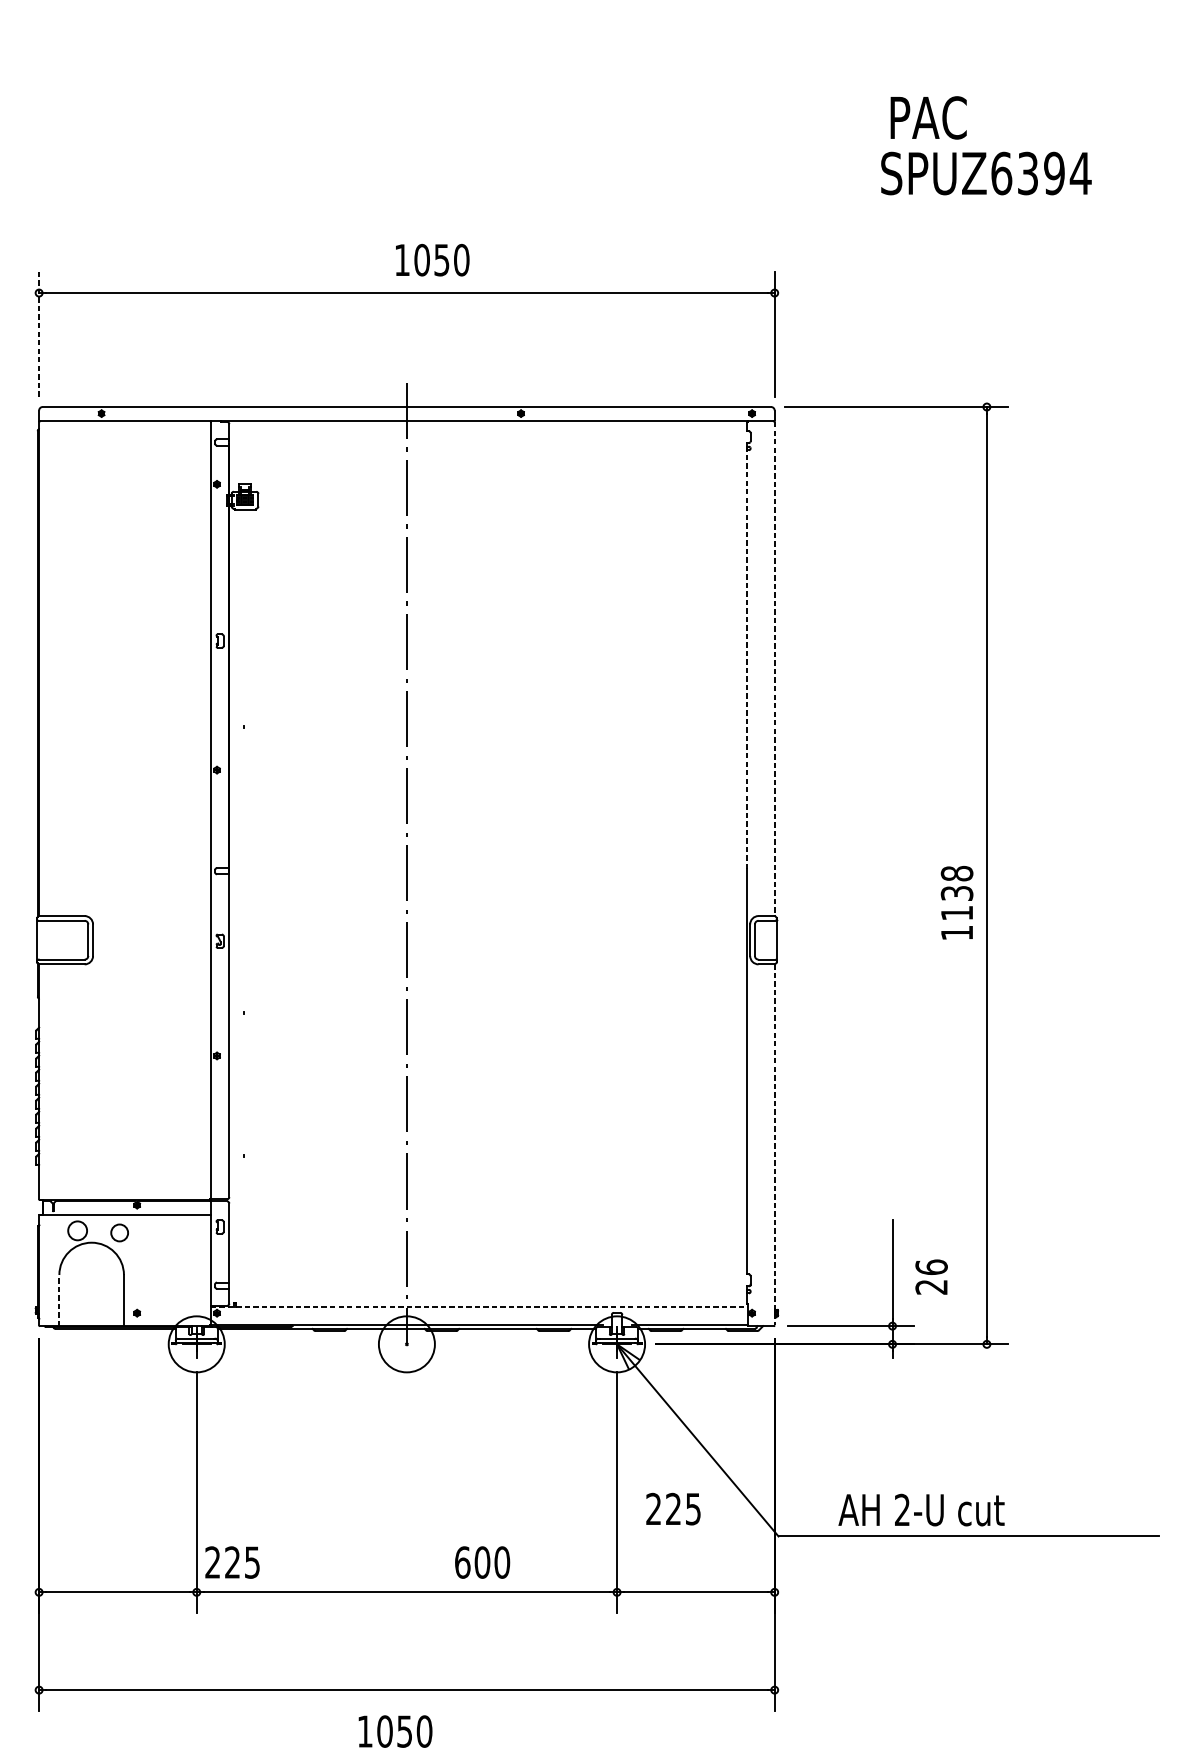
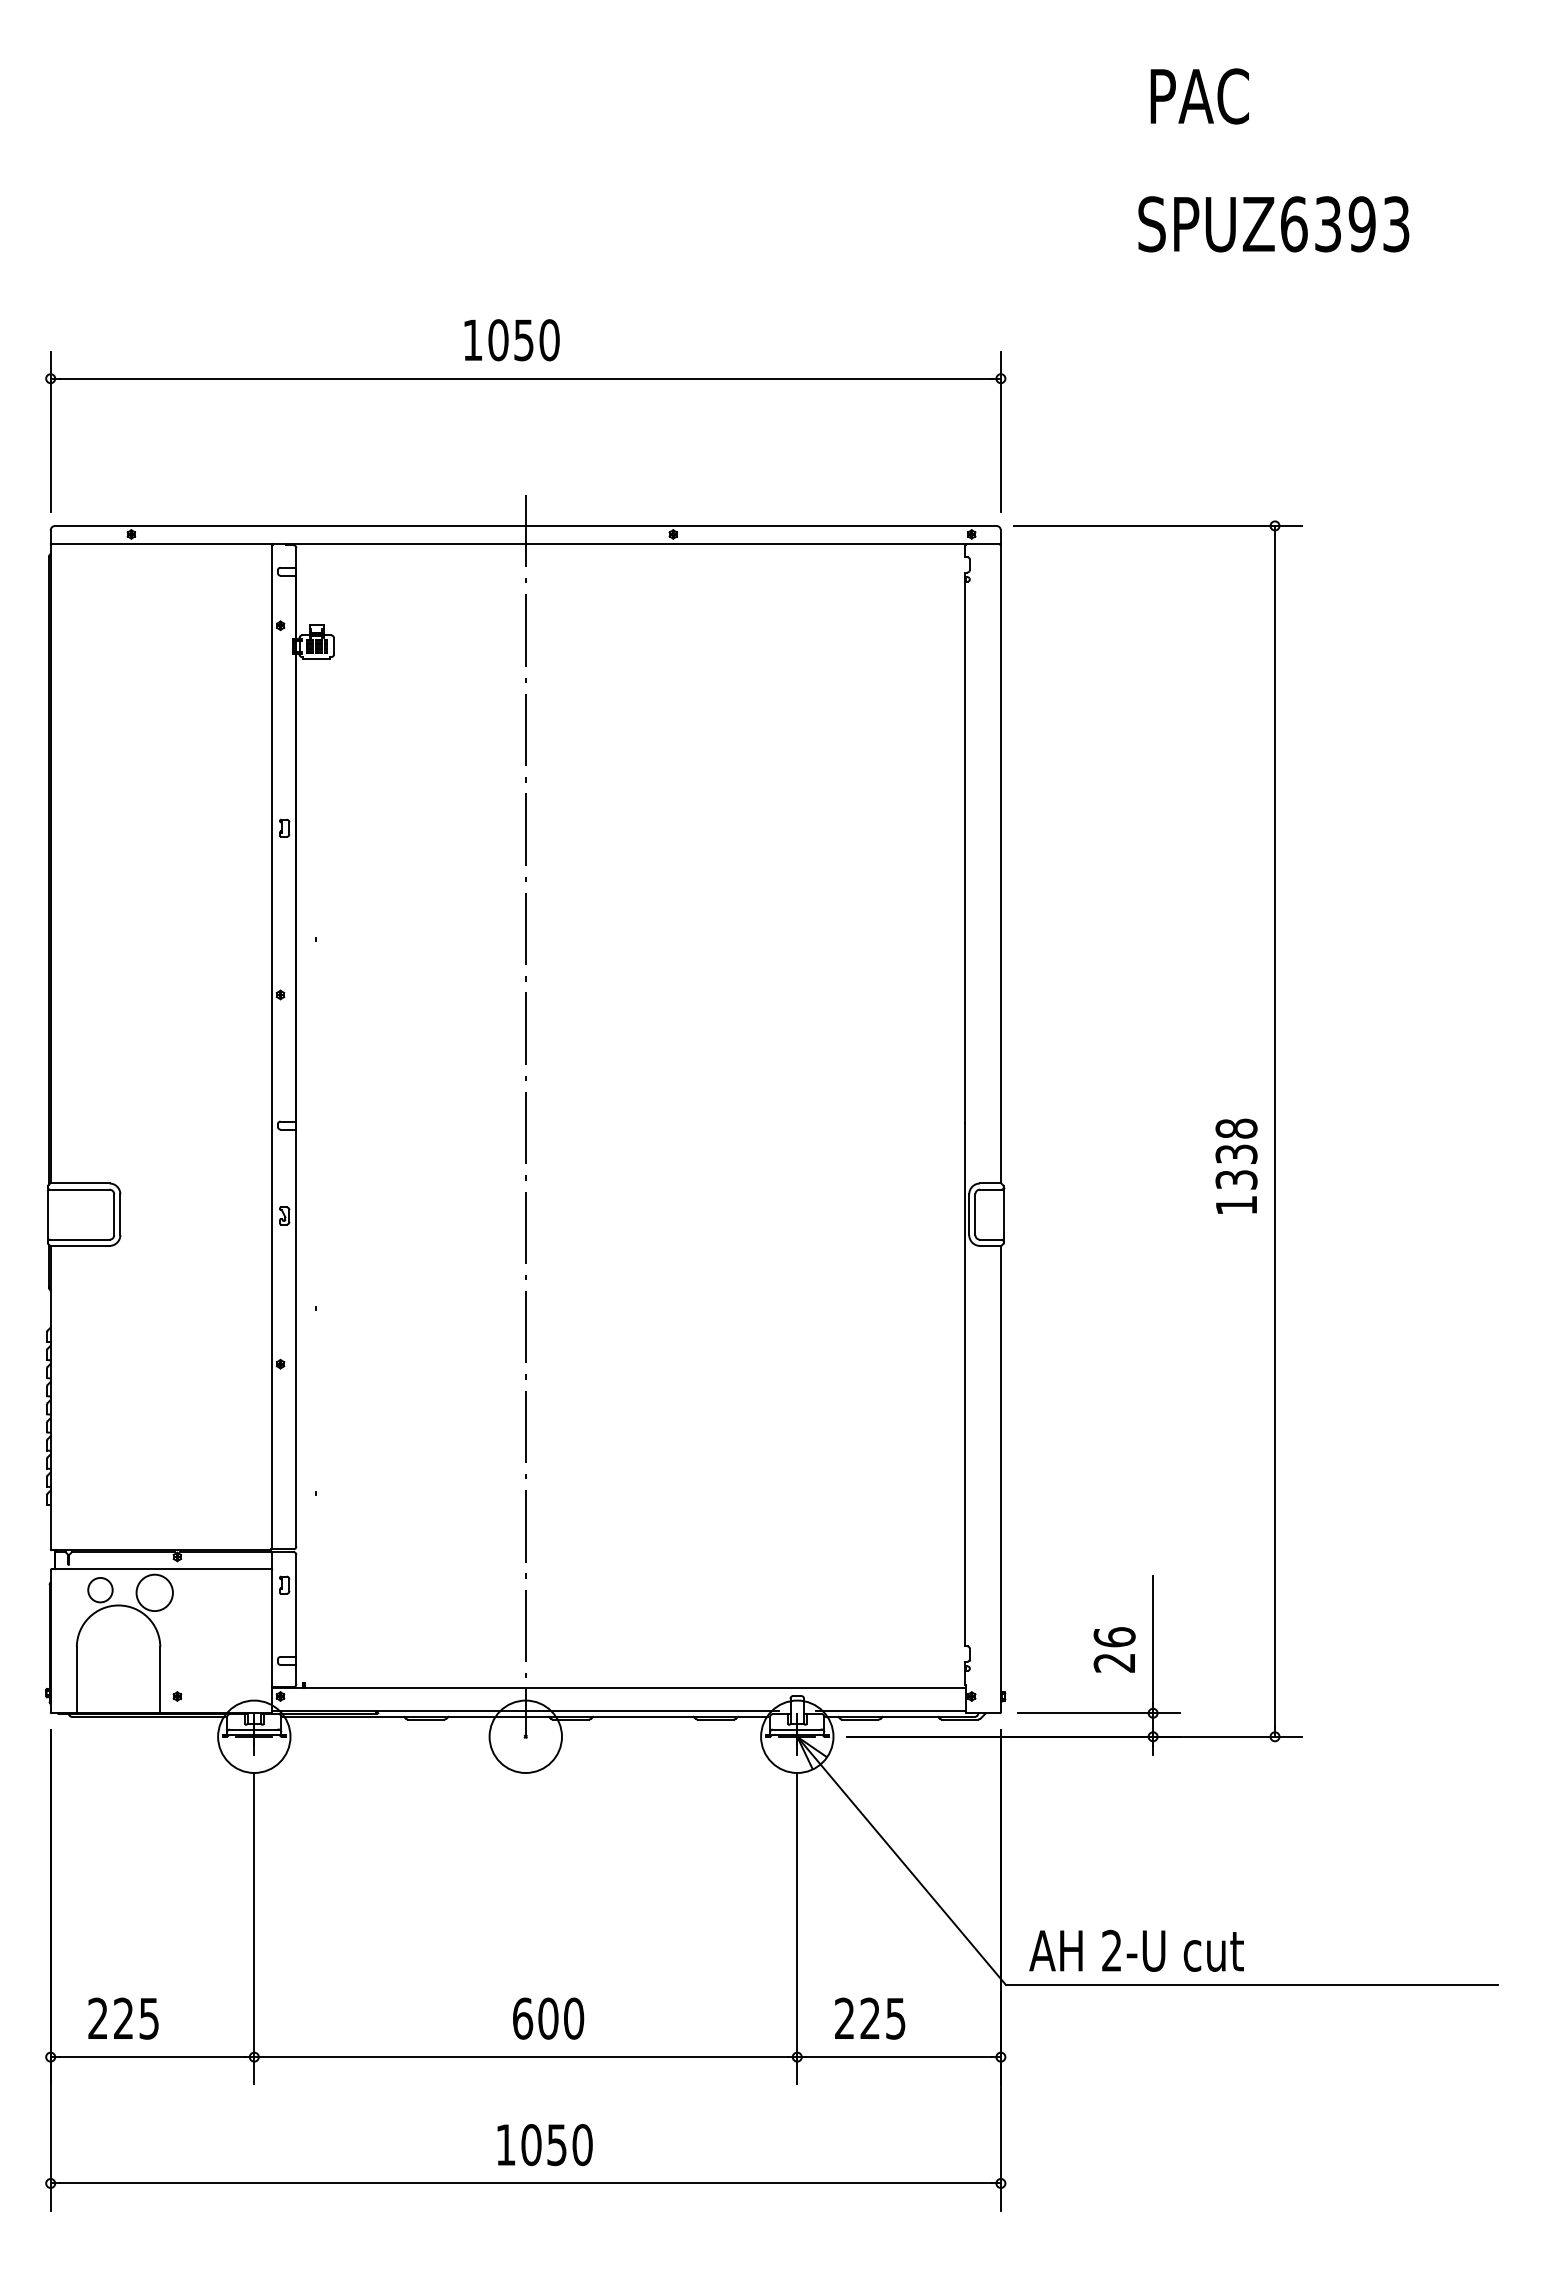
text: (928, 117) -> (1199, 96), moved
text: (1080, 173) -> (1396, 224), SPUZ6394 -> SPUZ6393
text: (432, 260) -> (511, 340), moved
line: (38, 333) -> (50, 431), dashed -> solid
line: (746, 659) -> (964, 852), dashed -> solid
line: (774, 669) -> (1000, 864), dashed -> solid
text: (957, 912) -> (1236, 1179), 1138 -> 1338
line: (774, 1145) -> (1000, 1479), dashed -> solid
circle: (119, 1232) -> (154, 1592), size x1.67
text: (931, 1276) -> (1114, 1649), moved
line: (59, 1300) -> (76, 1679), dashed -> solid
line: (479, 1306) -> (619, 1687), dashed -> solid
text: (673, 1509) -> (870, 2018), moved
text: (921, 1509) -> (1136, 1950), moved
text: (232, 1562) -> (123, 2018), moved
text: (482, 1562) -> (548, 2018), moved
text: (395, 1731) -> (544, 2145), moved

